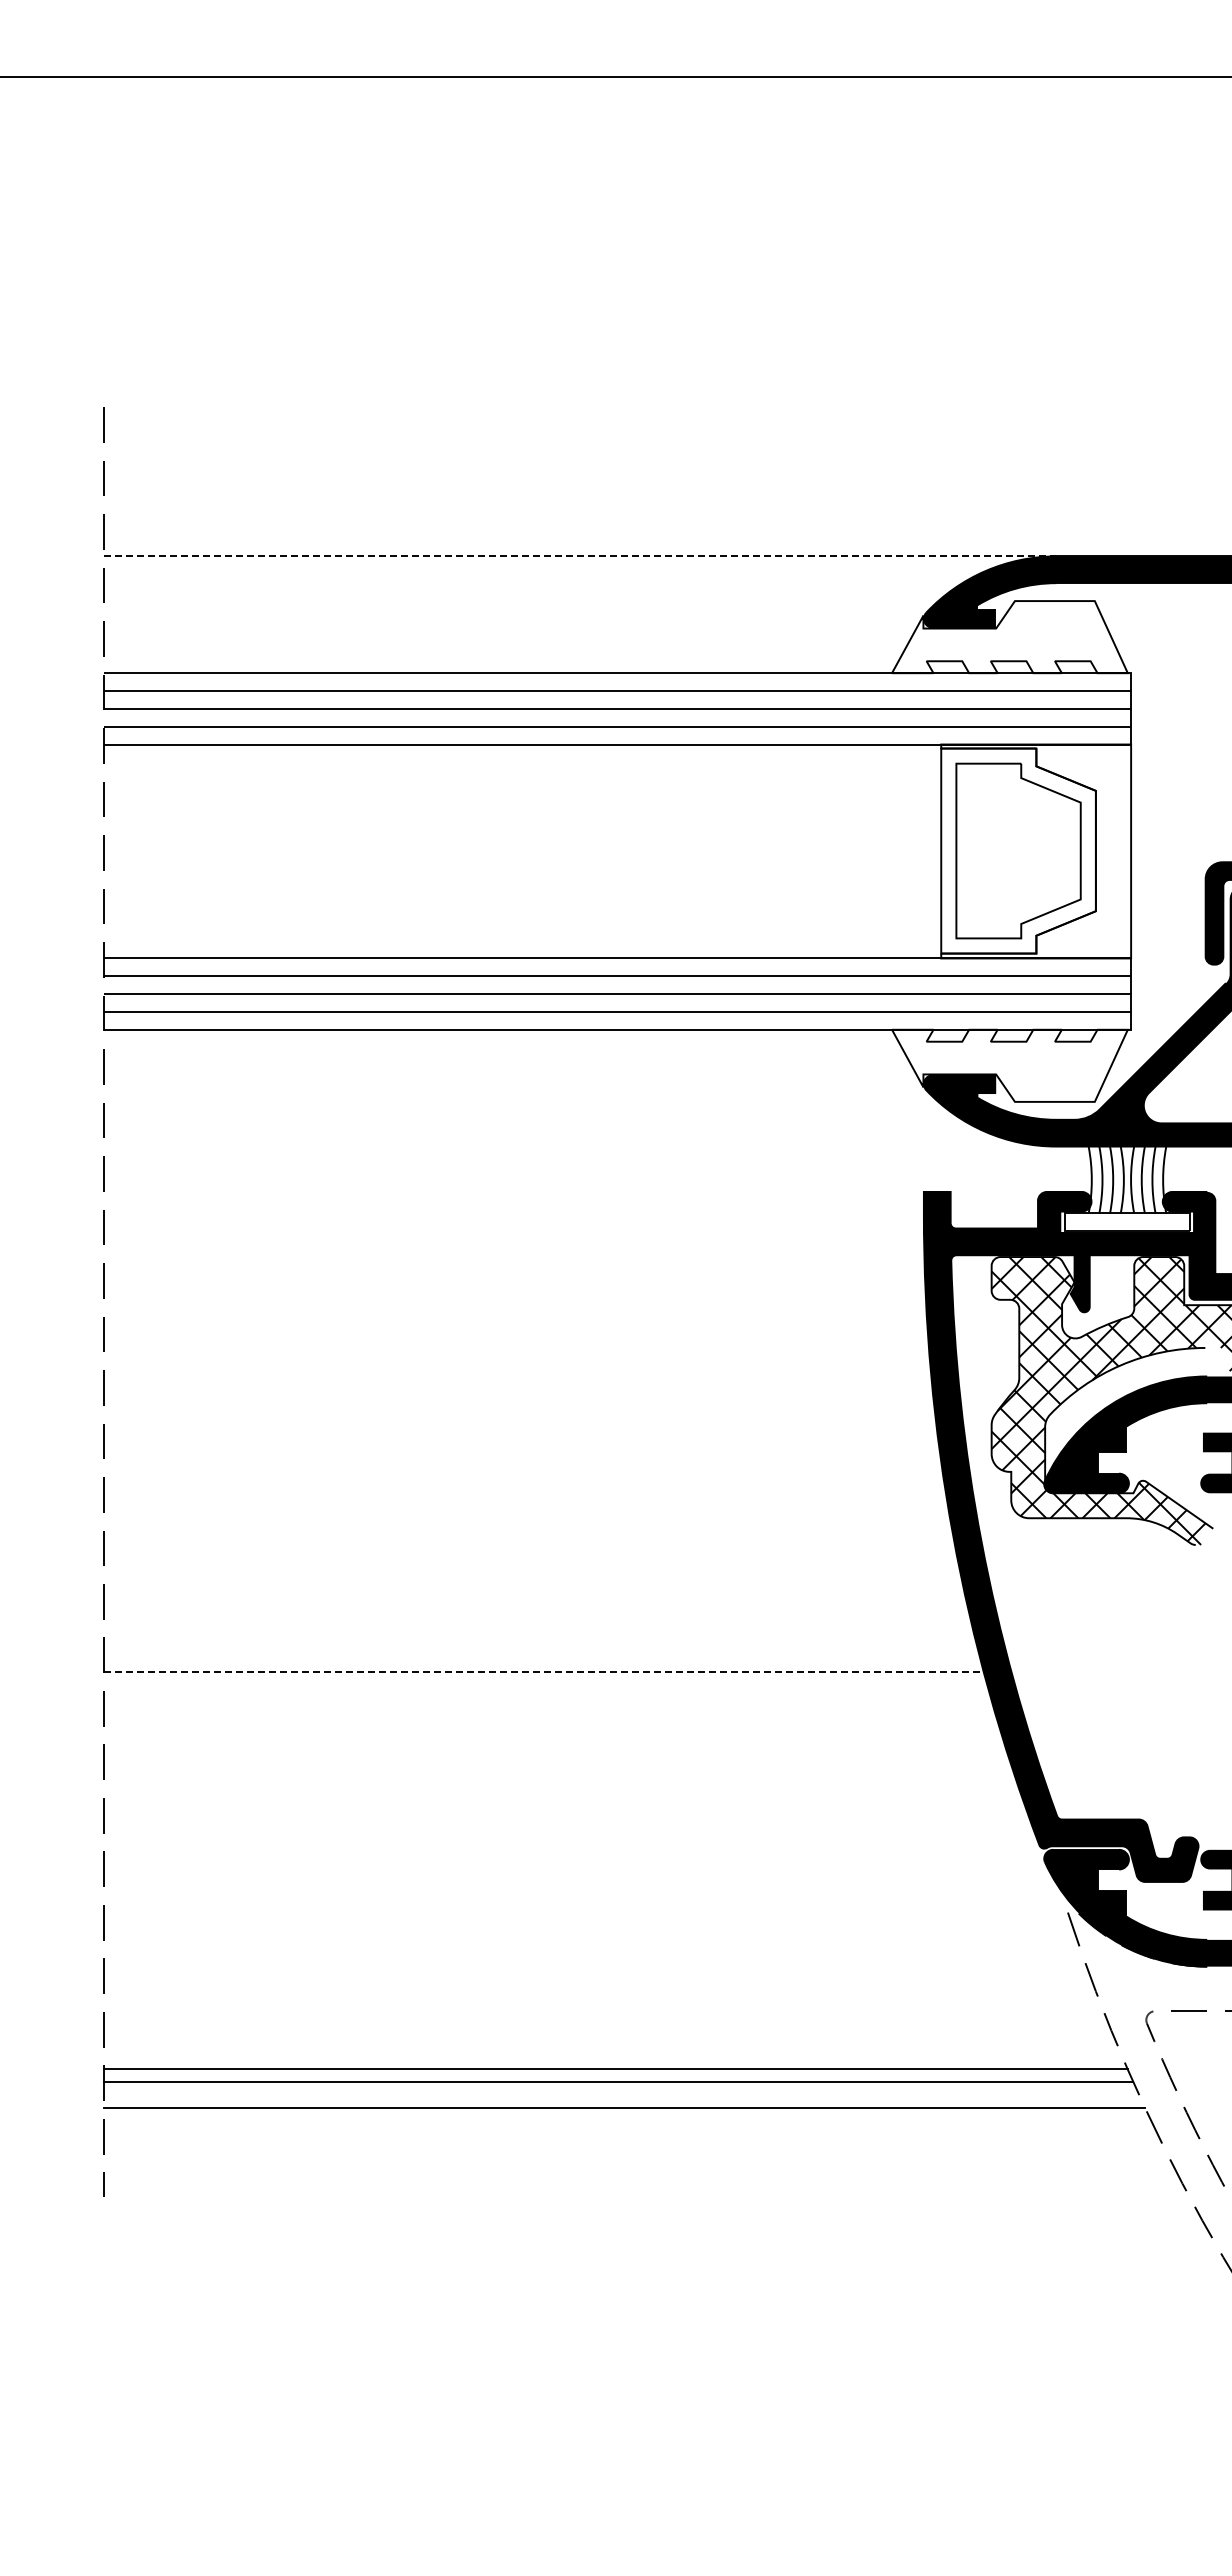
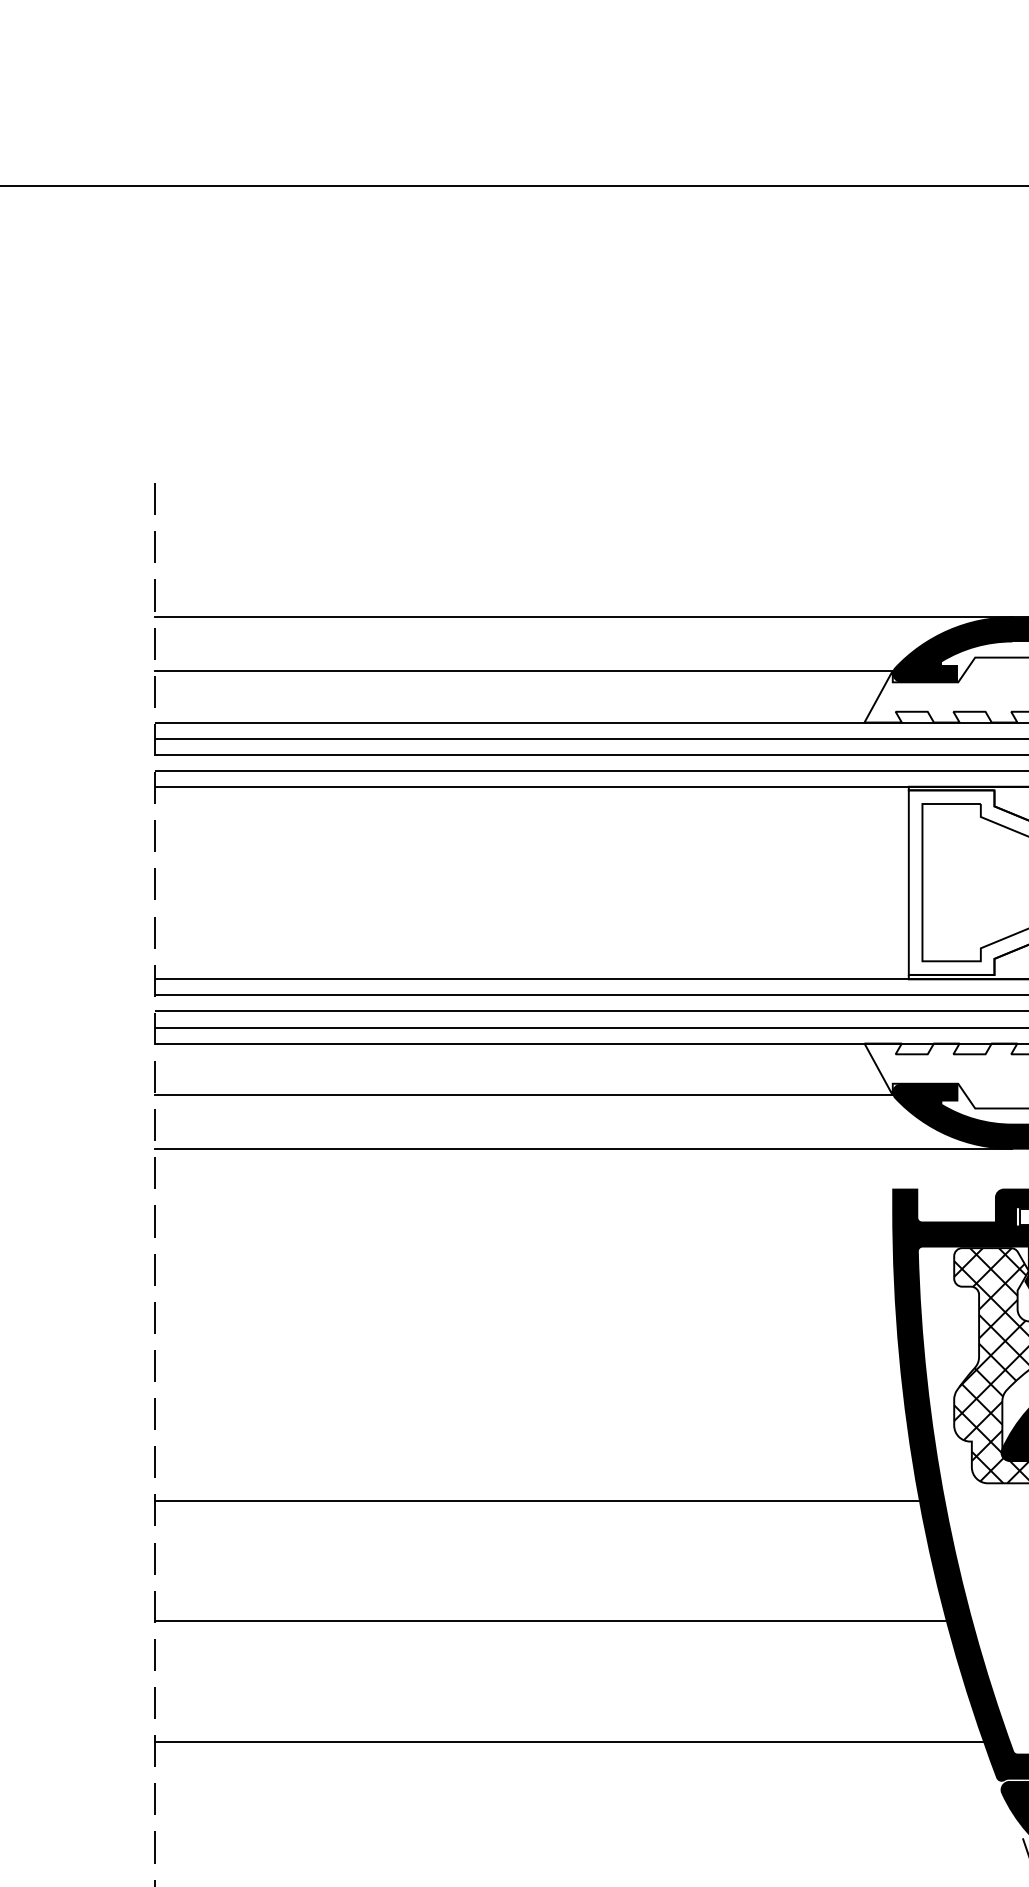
line: (580, 556) -> (584, 617), dashed -> solid
line: (513, 615) -> (523, 670), added
line: (513, 1087) -> (523, 1095), added
line: (579, 1146) -> (583, 1148), added
line: (528, 1537) -> (537, 1500), added
line: (543, 1671) -> (550, 1621), dashed -> solid
line: (563, 1805) -> (568, 1741), added

